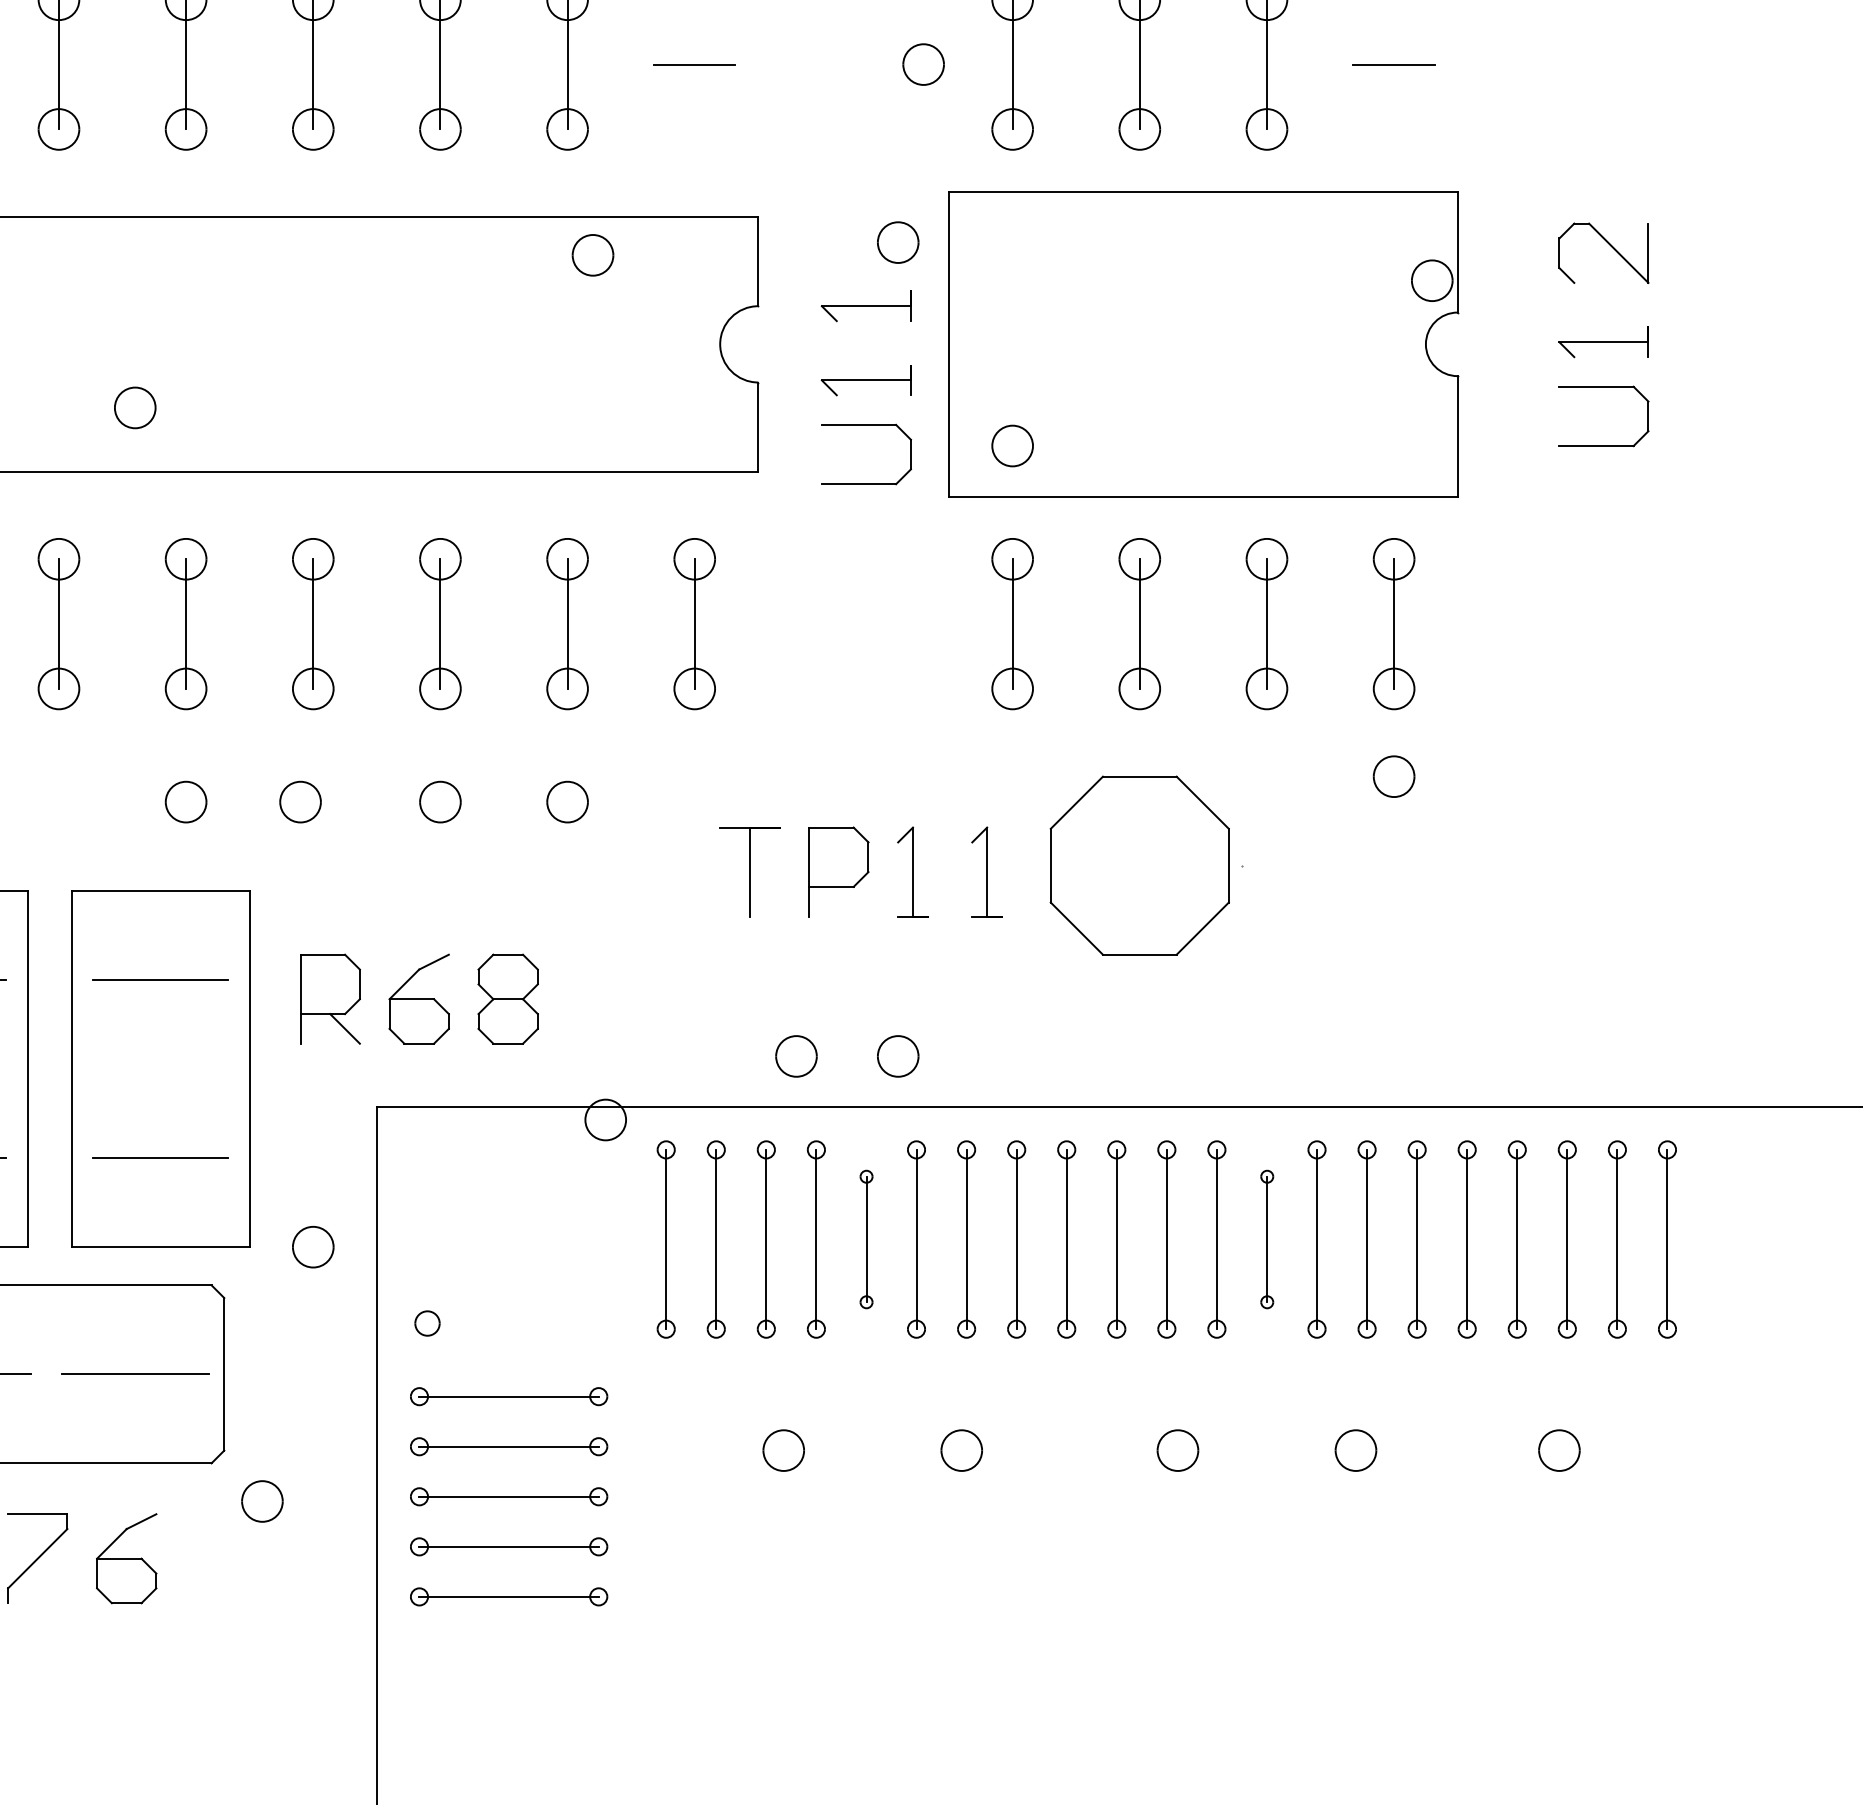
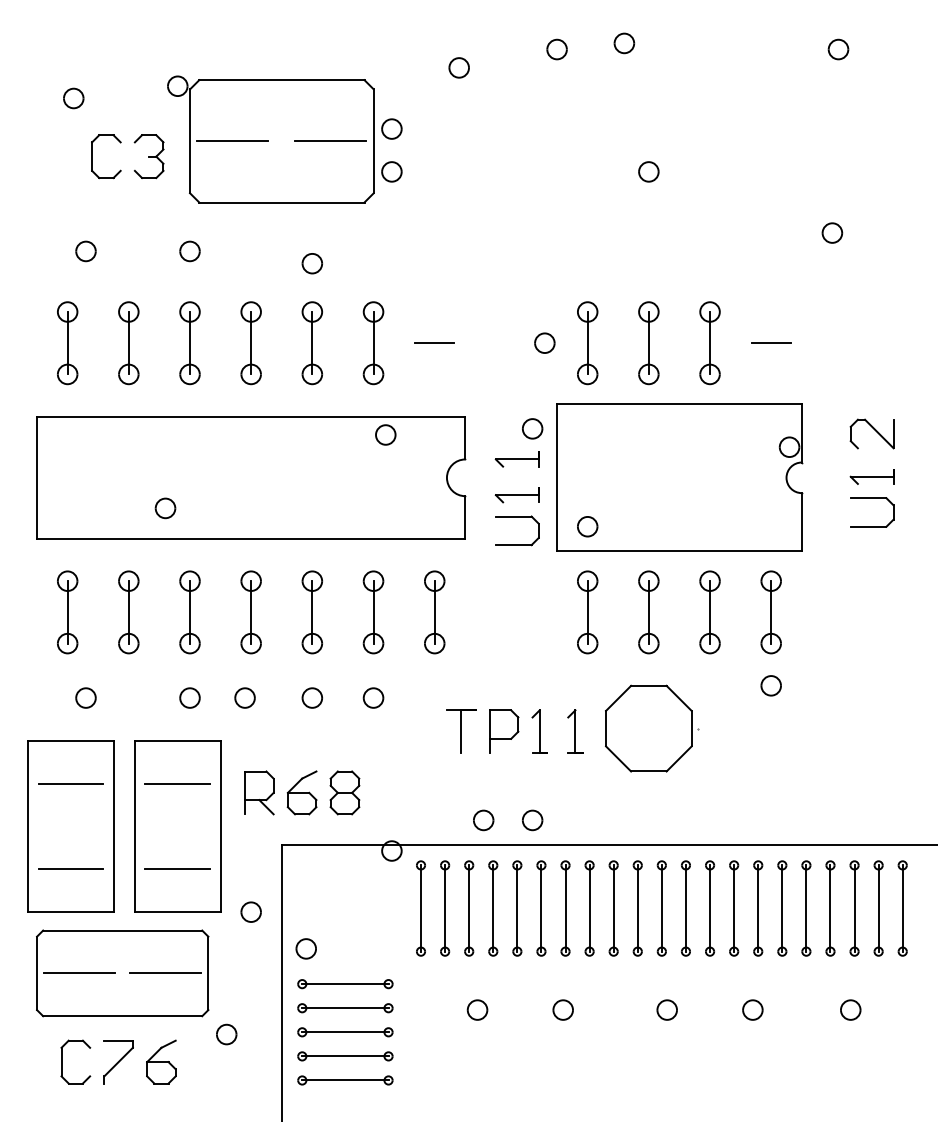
part: (866, 1239) -> (517, 908), size x1.43
part: (1267, 1239) -> (710, 908), size x1.43
part: (426, 1322) -> (305, 948), size x1.67

